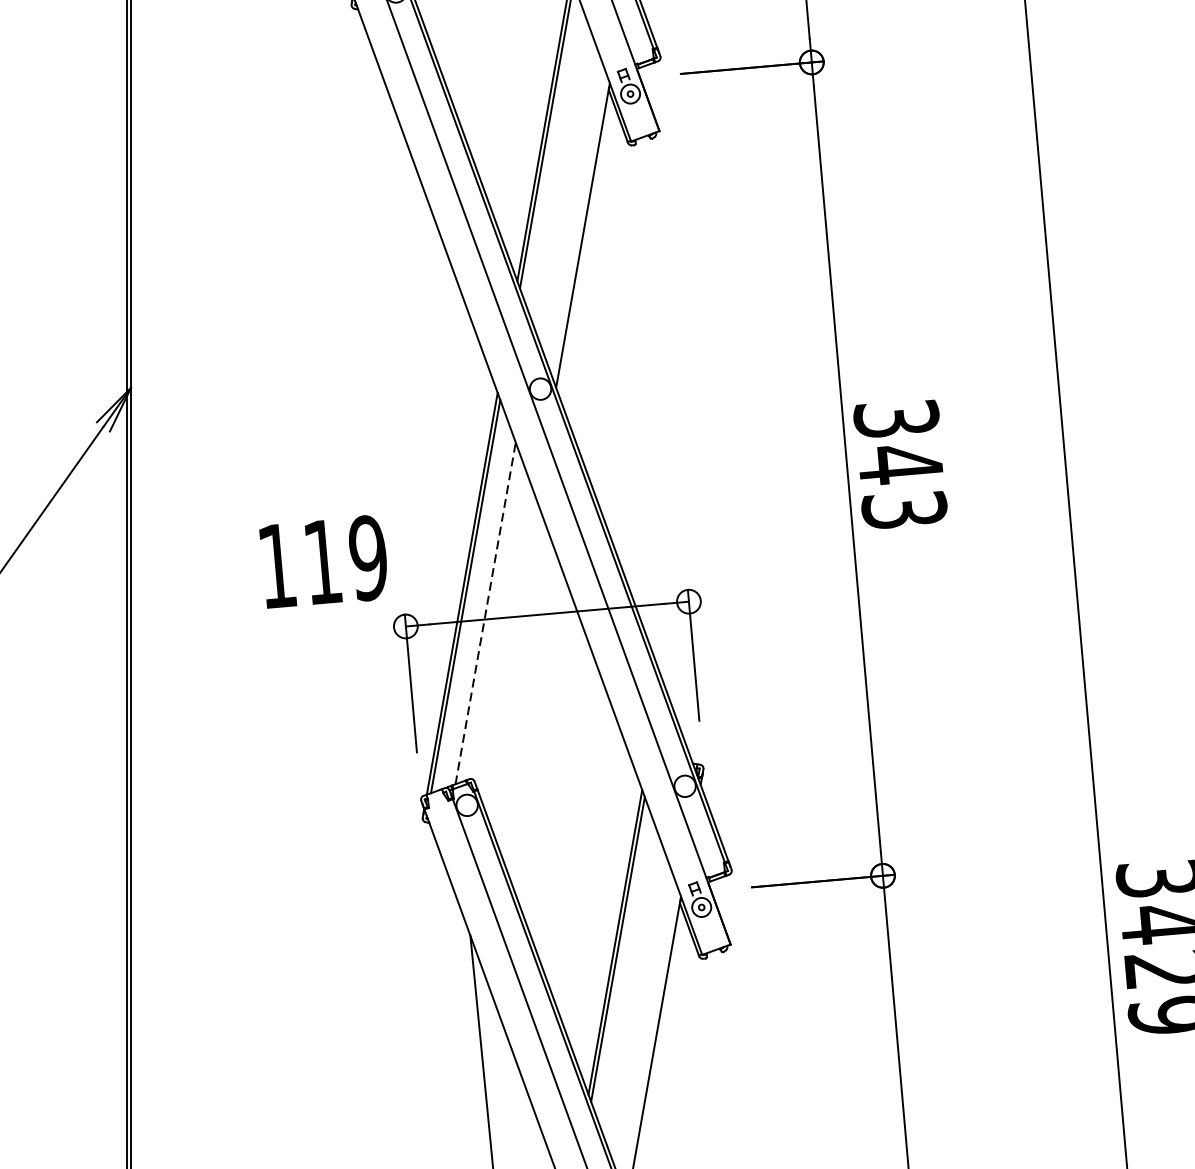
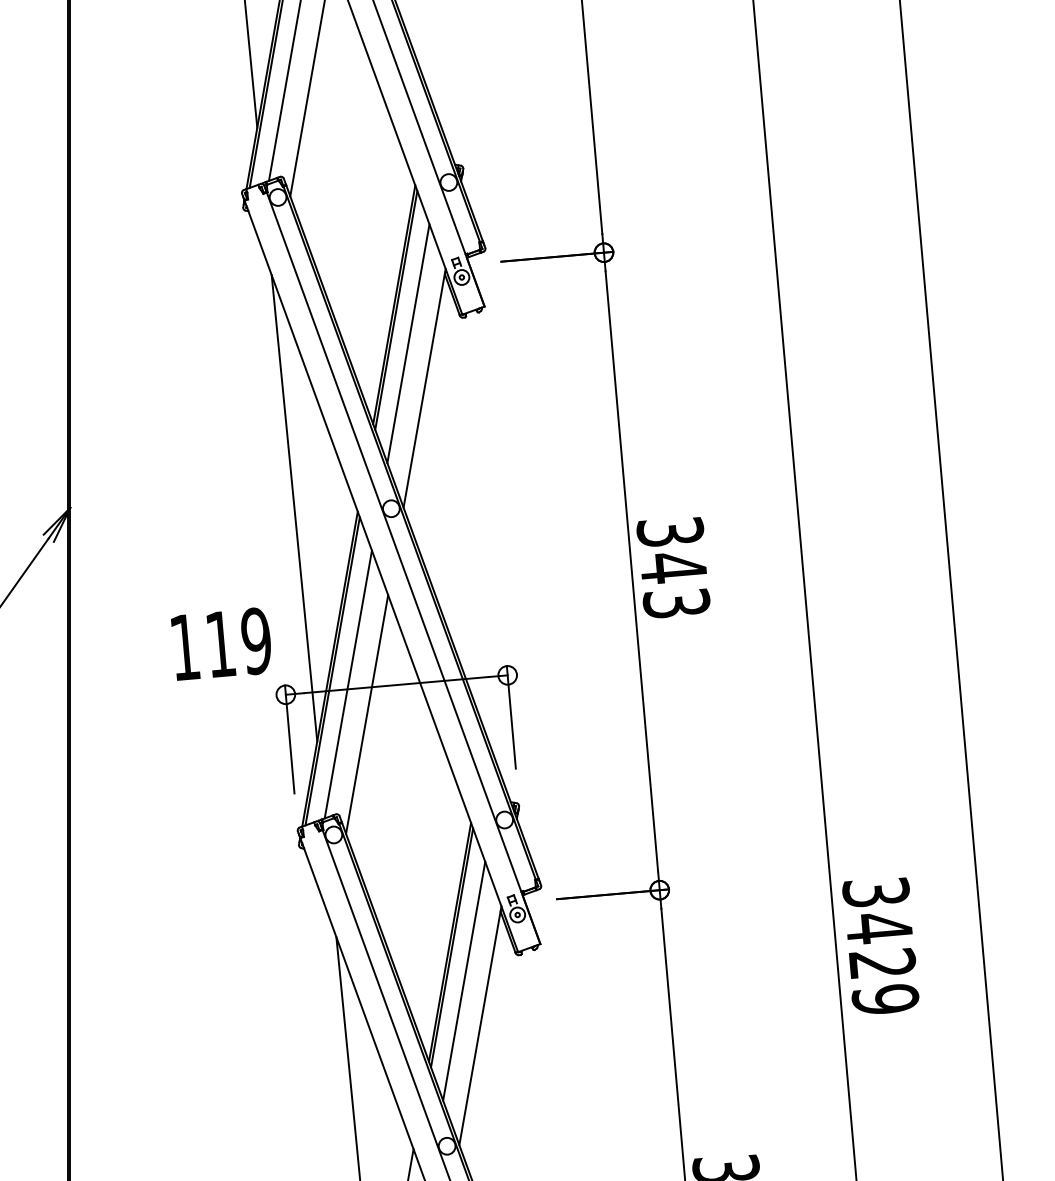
line: (562, 178) -> (408, 343), added
line: (416, 388) -> (294, 508), added
line: (485, 613) -> (348, 684), dashed -> solid
line: (510, 651) -> (367, 714), added
line: (633, 991) -> (464, 980), added

